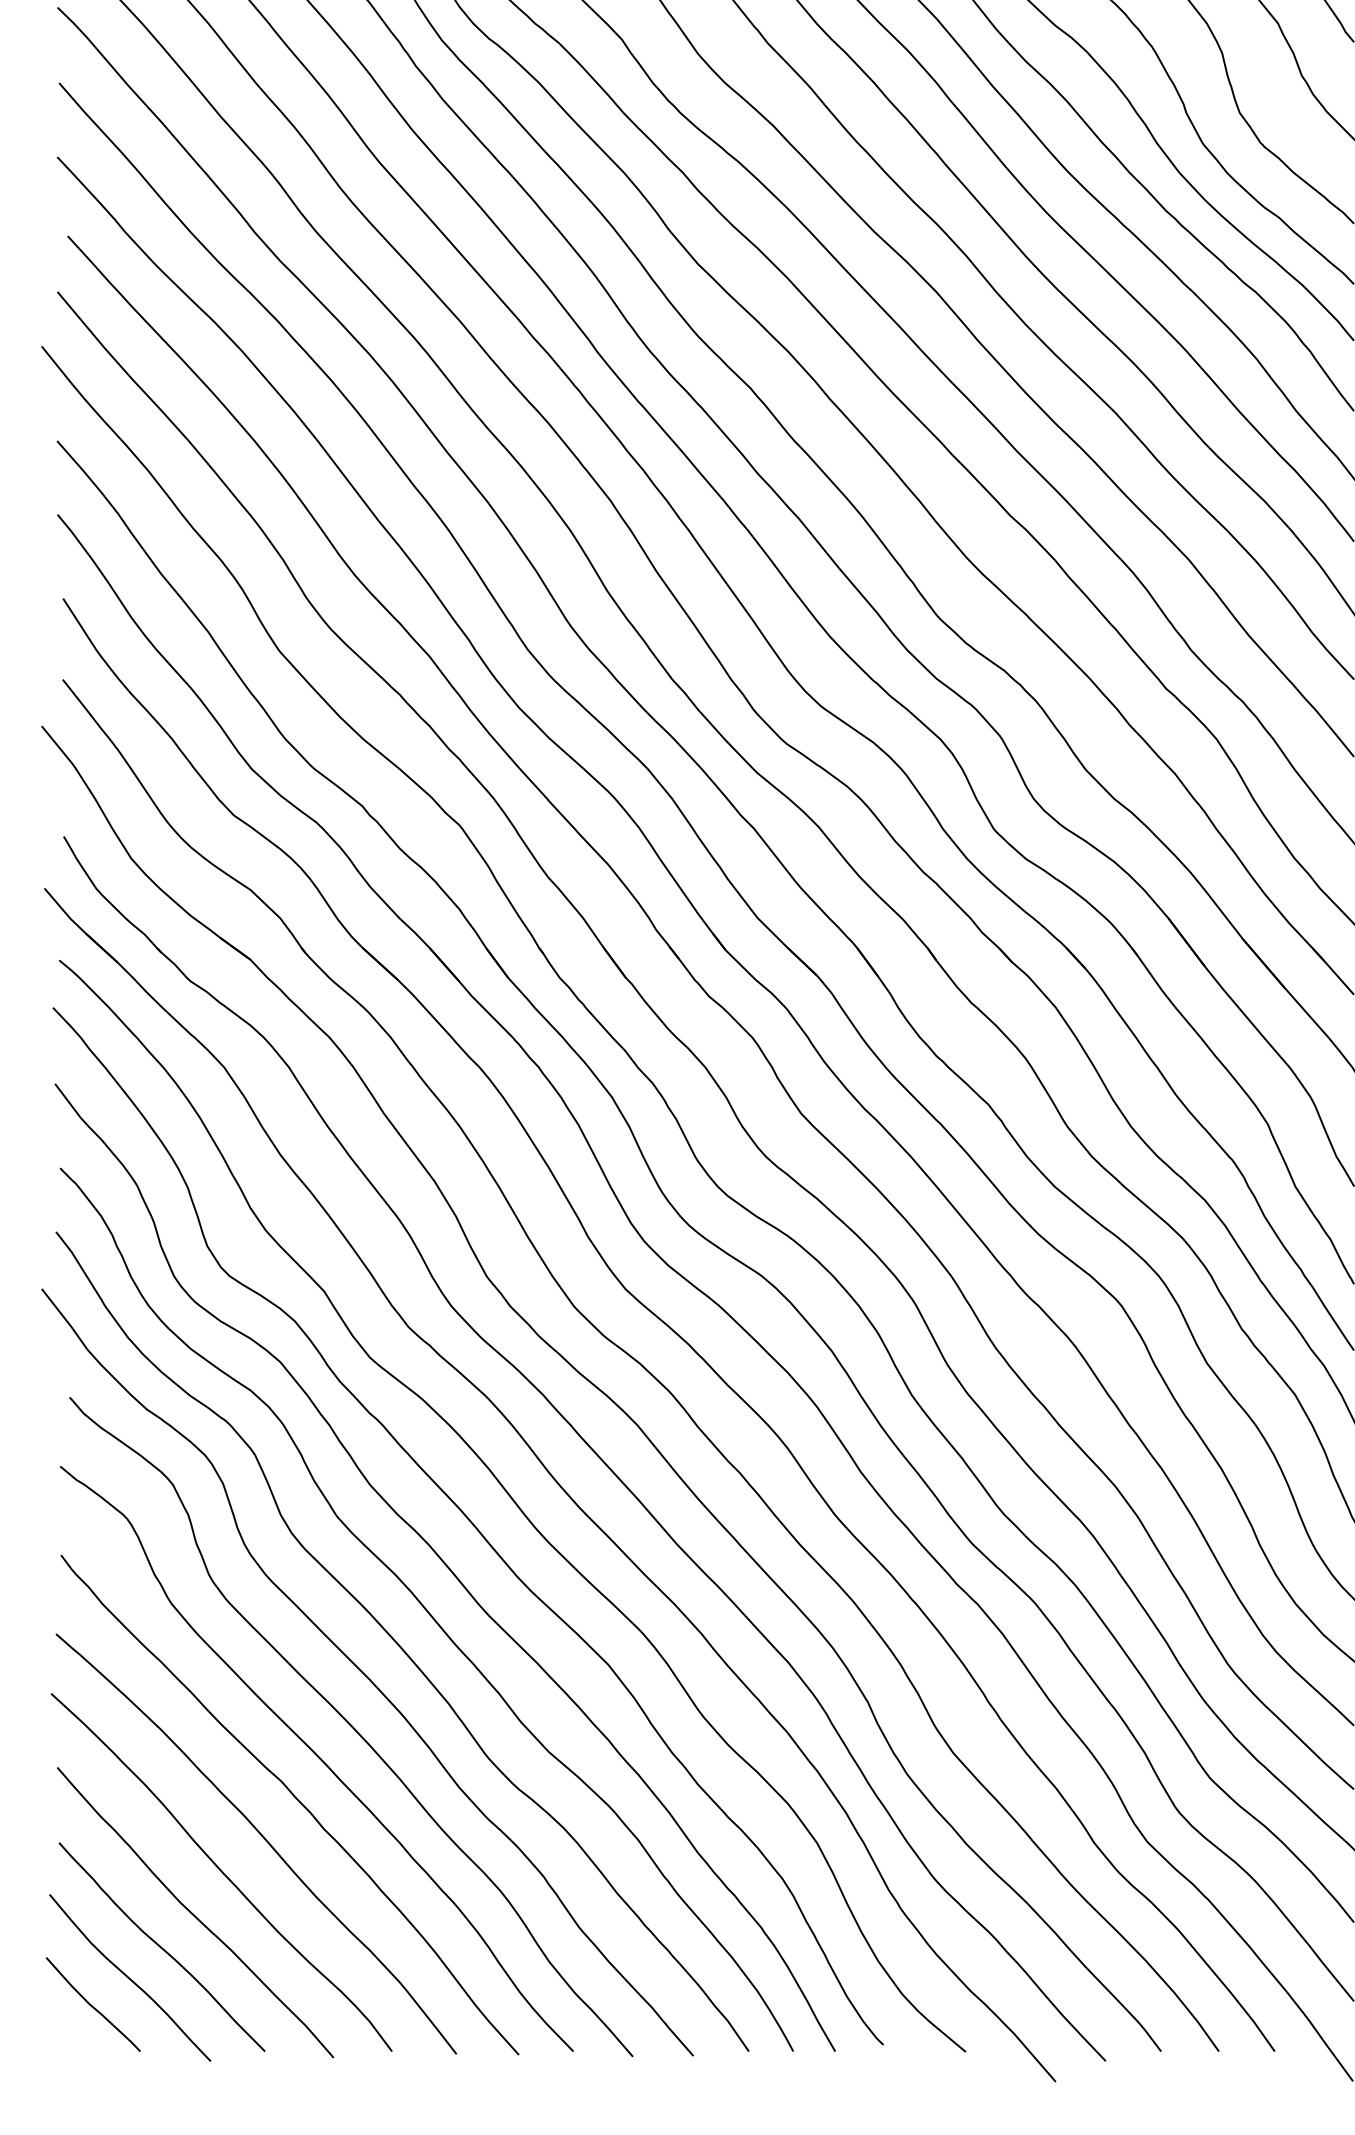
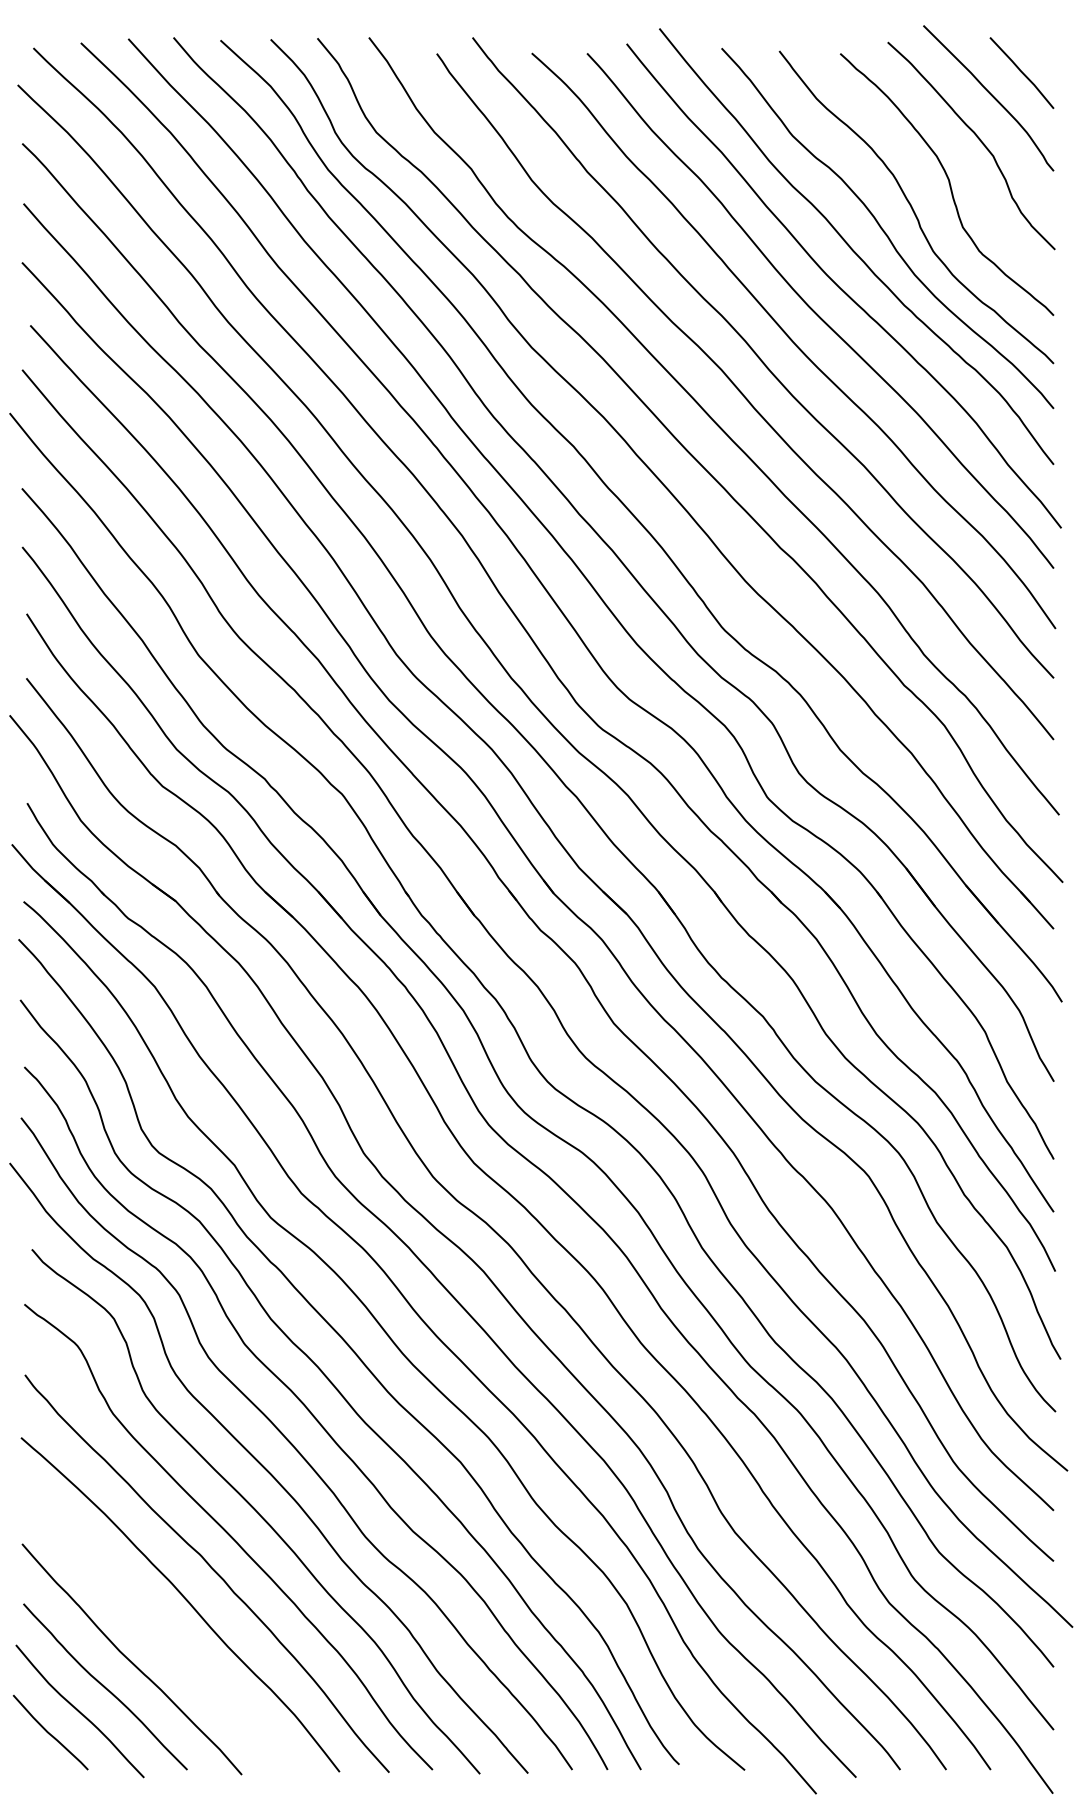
curve: (221, 1872) -> (152, 1627), removed

